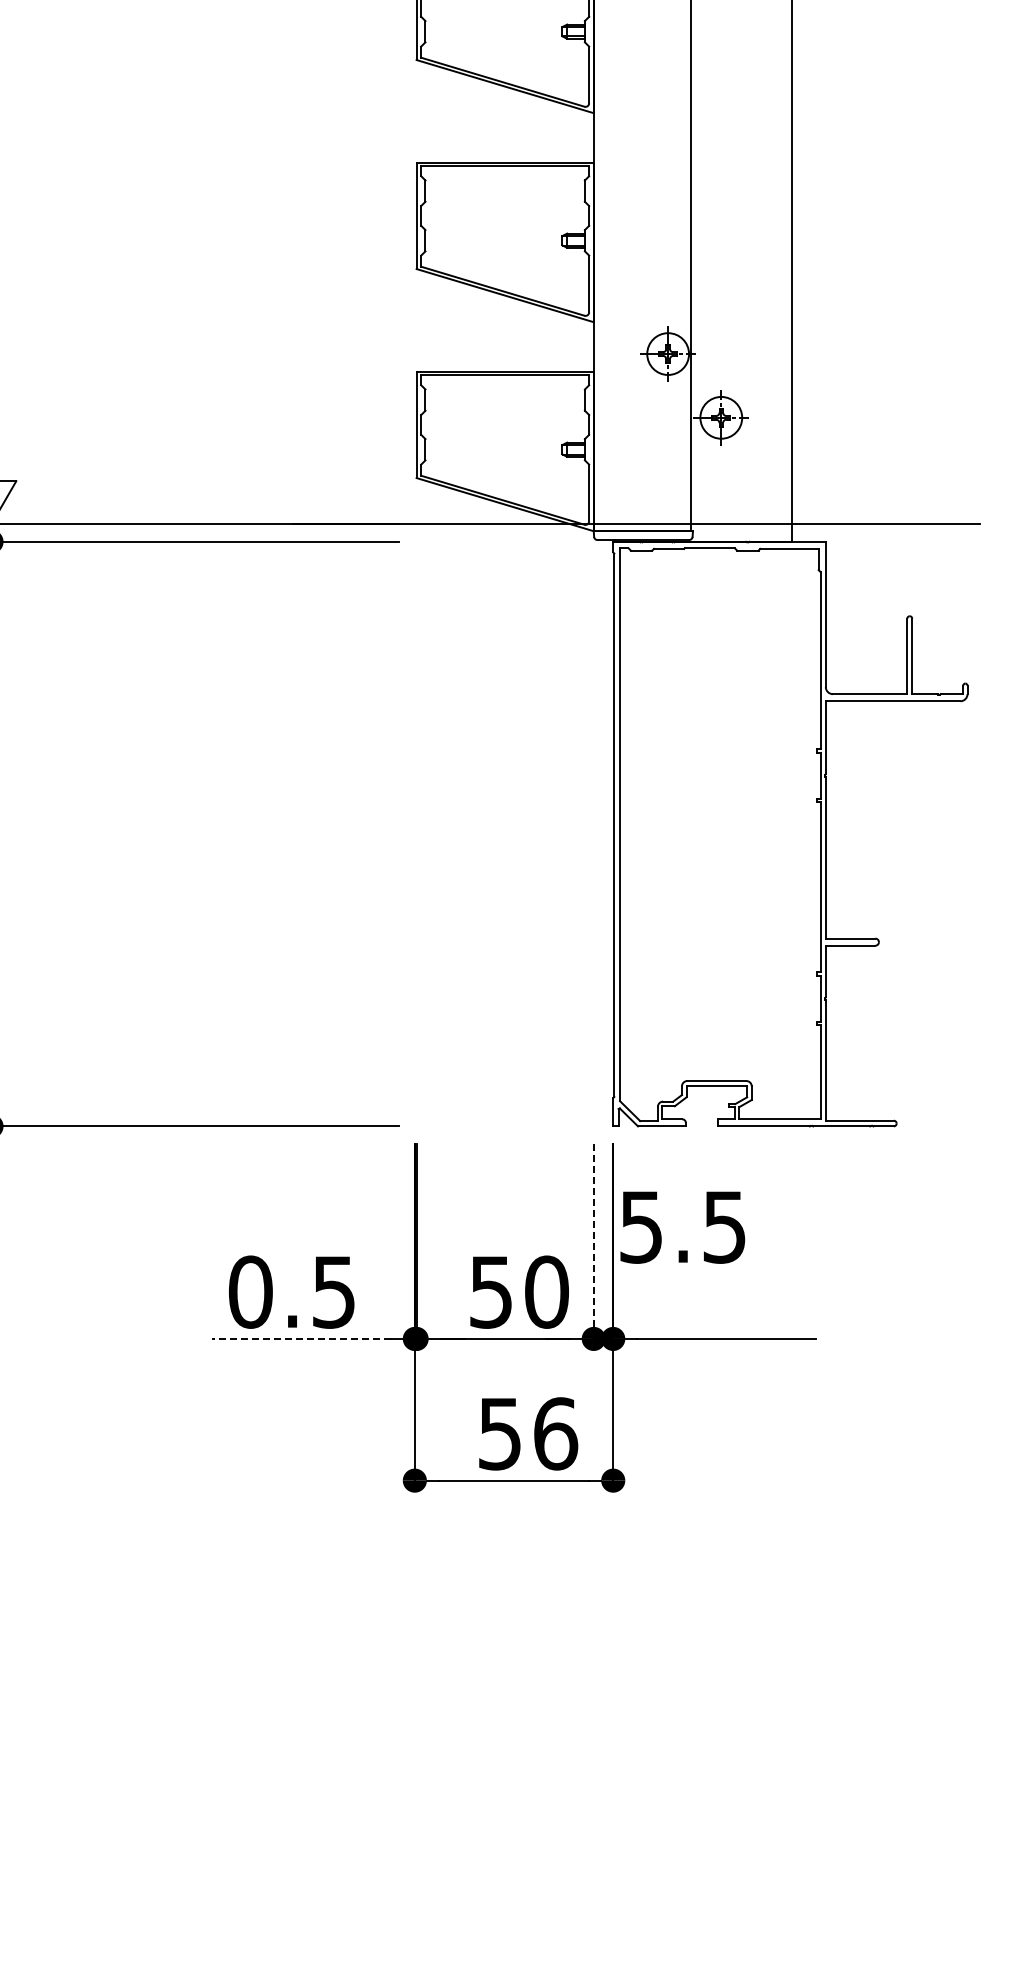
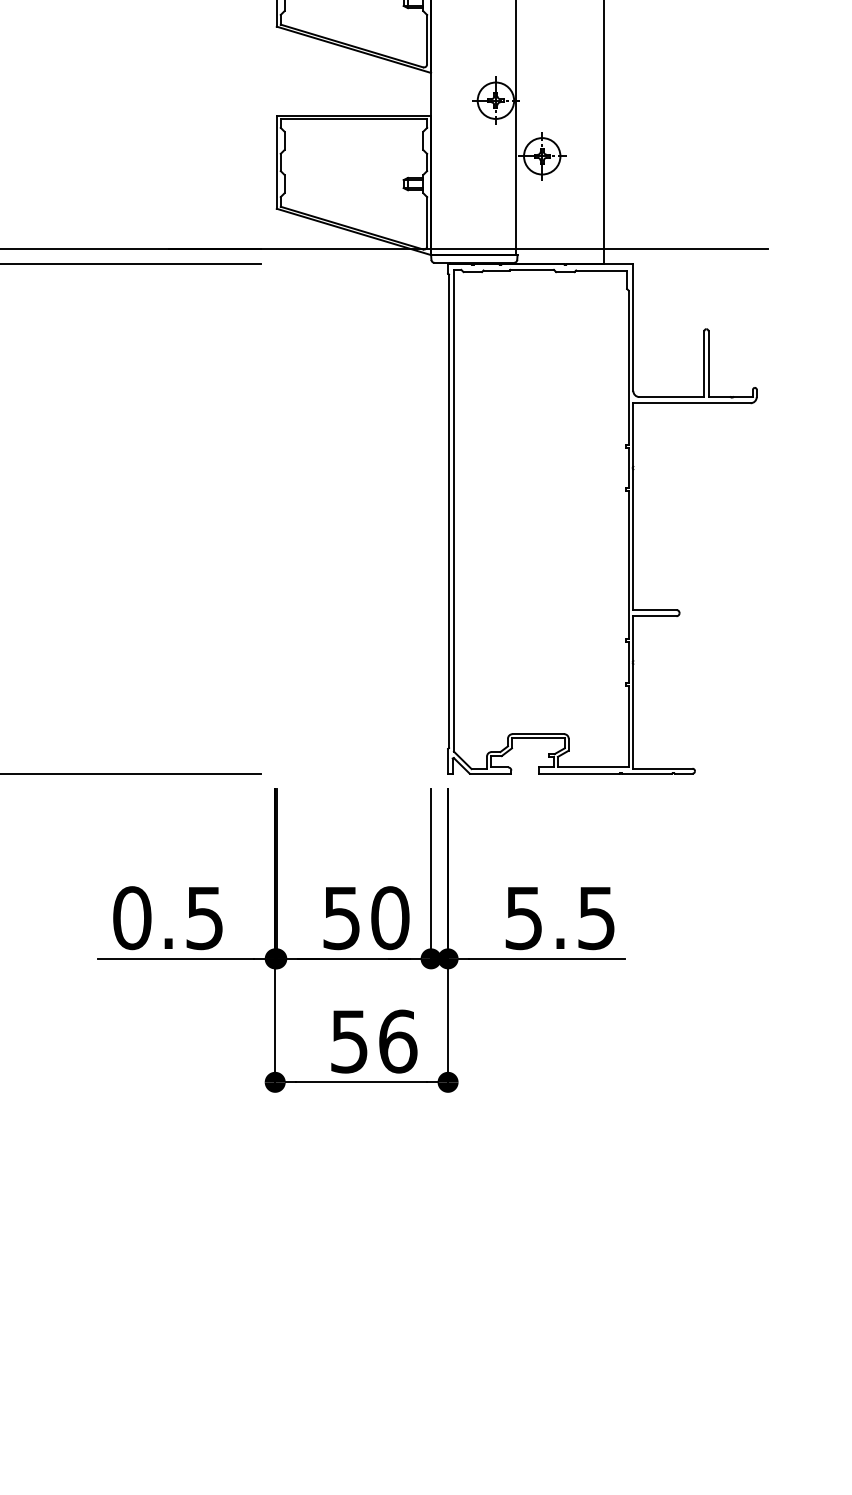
text: (682, 1227) -> (559, 918), moved
line: (593, 1243) -> (430, 875), dashed -> solid
line: (301, 1338) -> (176, 958), dashed -> solid

